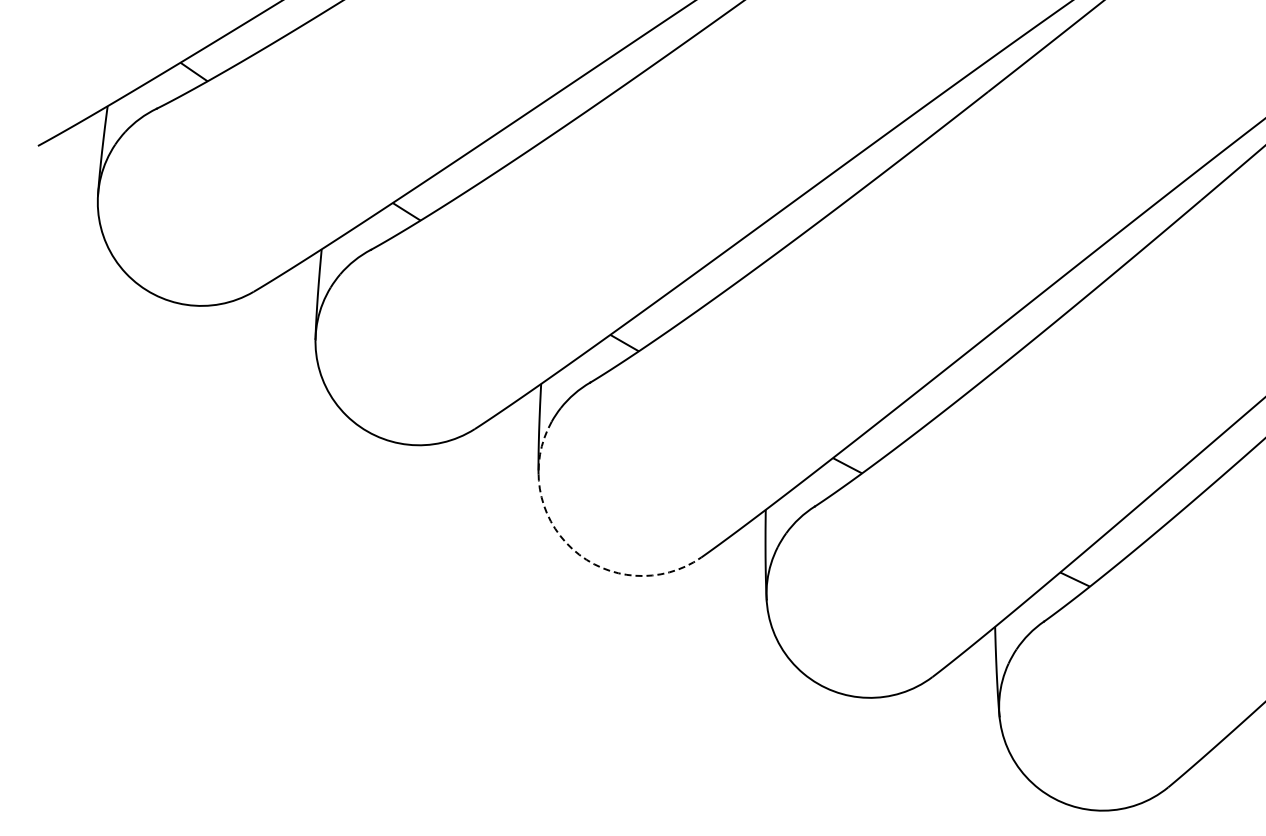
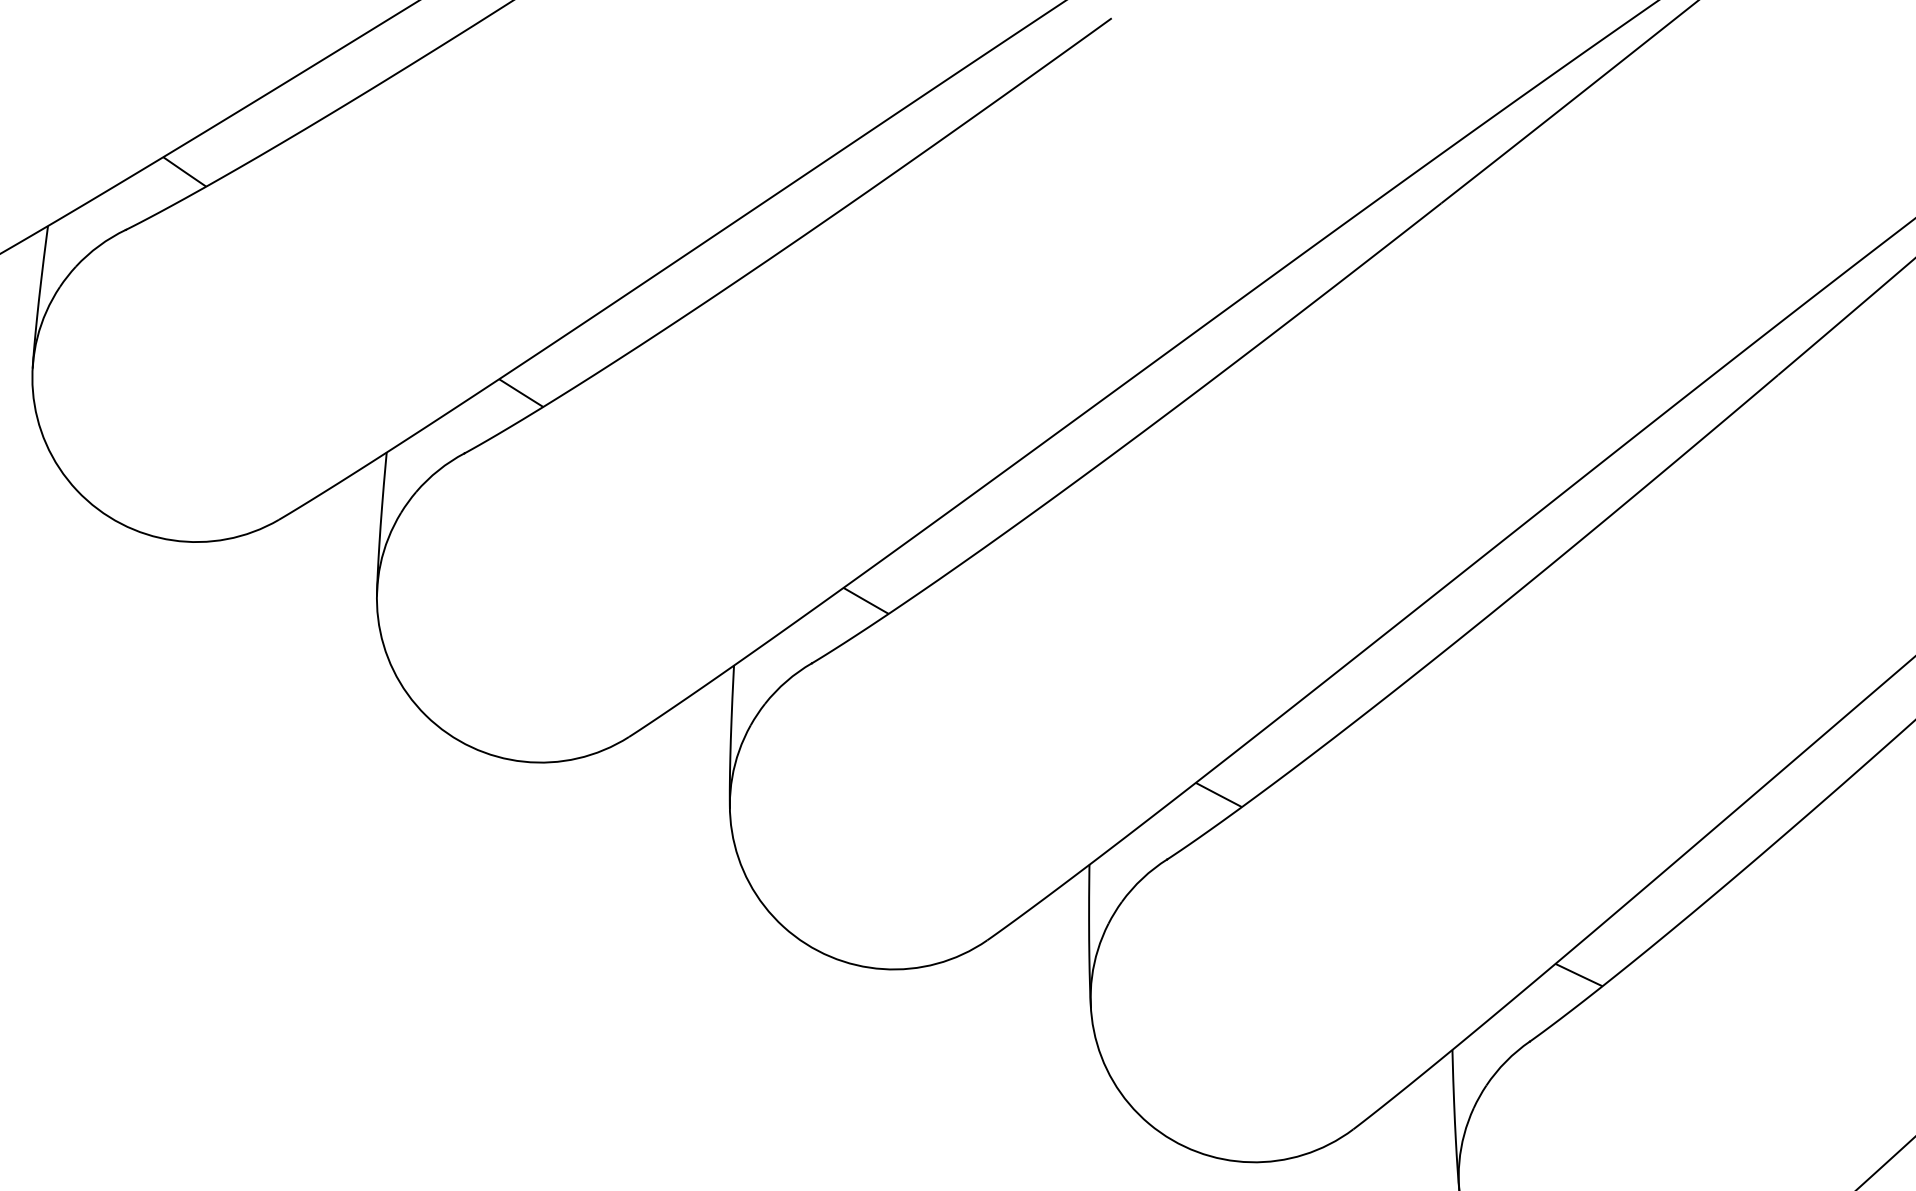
arc: (572, 549) -> (783, 927), dashed -> solid

